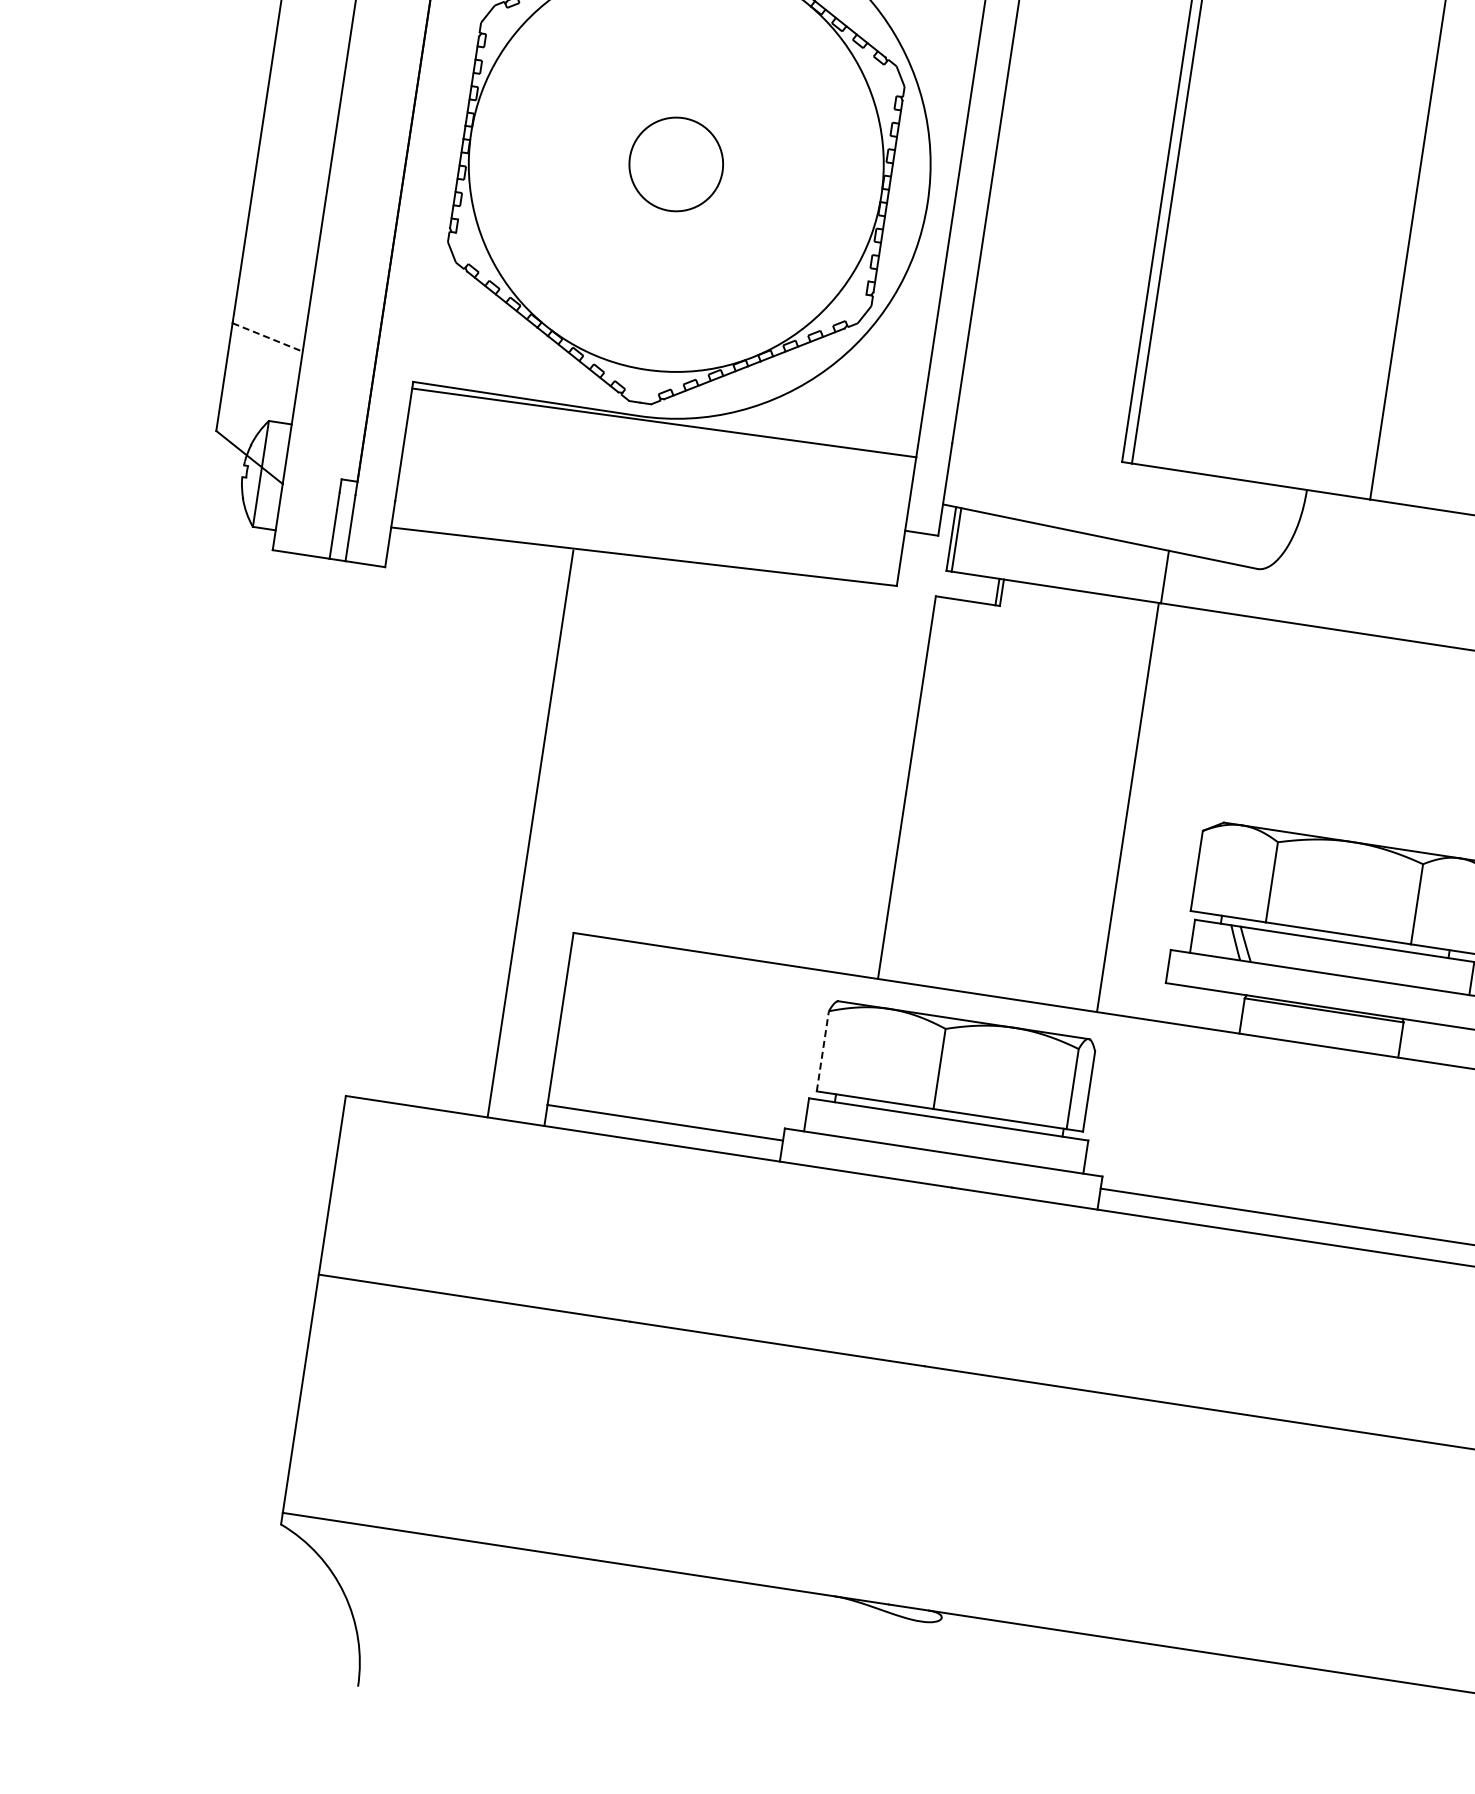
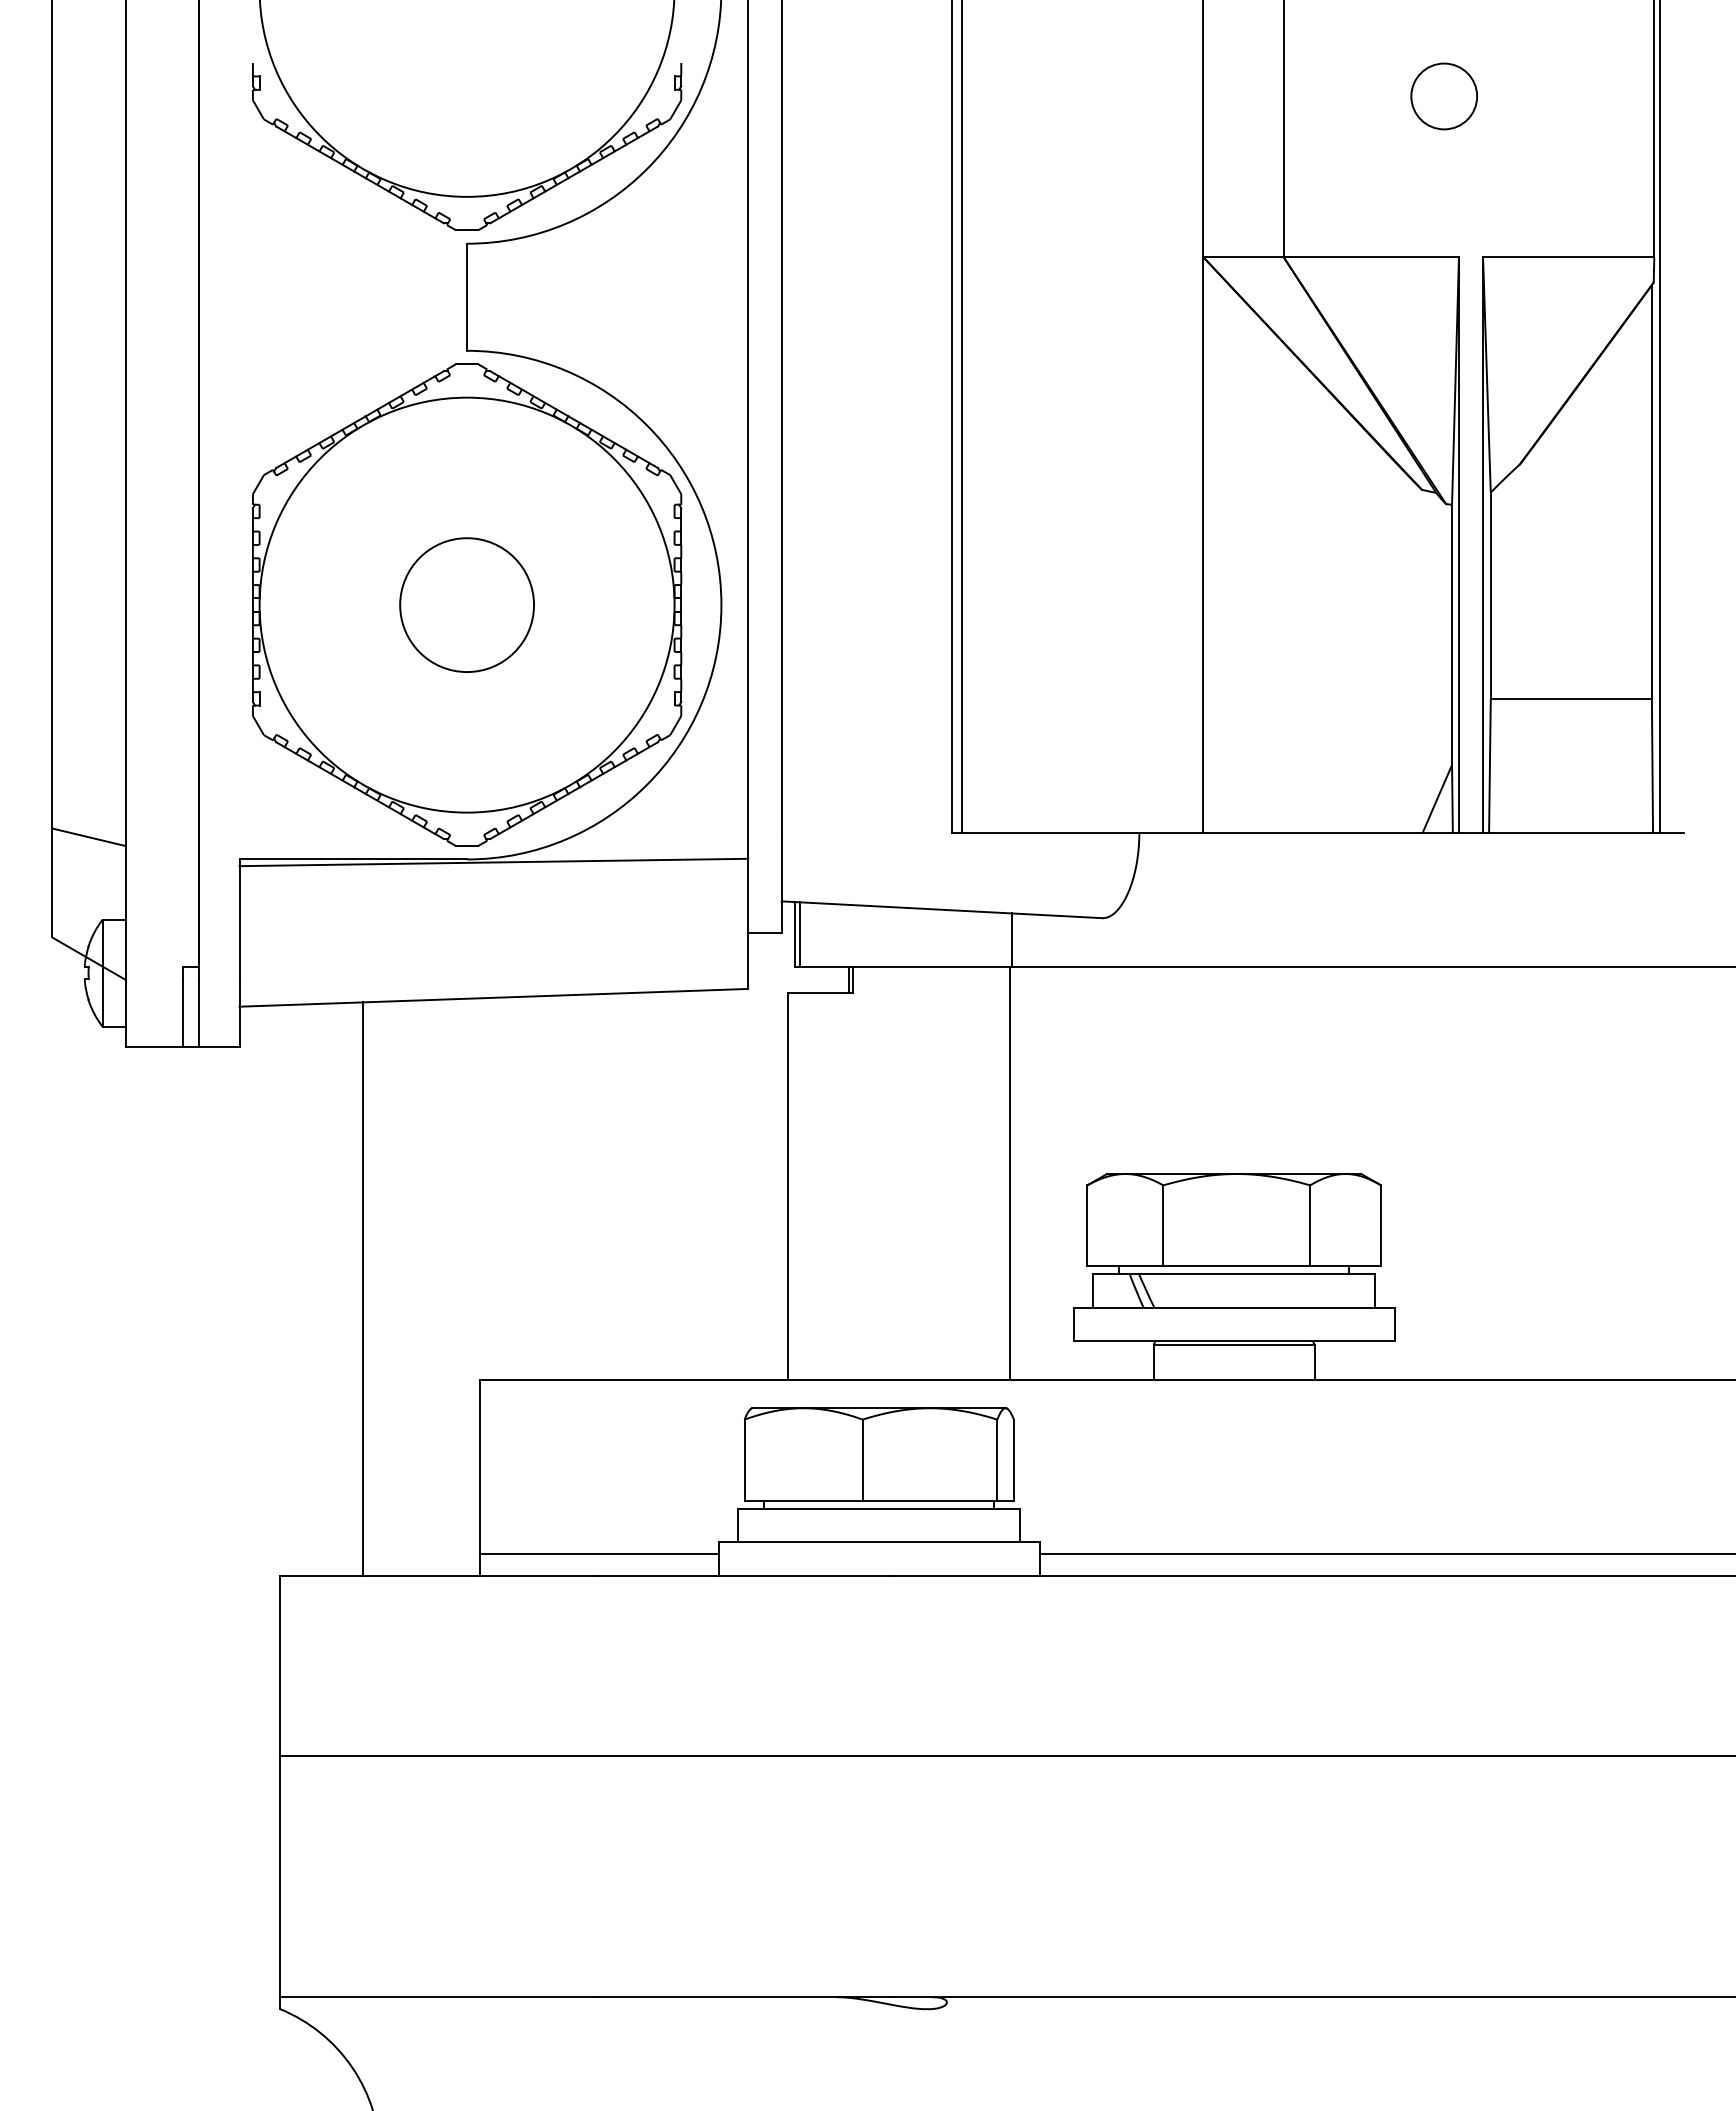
circle: (676, 164) -> (467, 605), size x1.43
line: (267, 337) -> (88, 837), dashed -> solid
line: (530, 833) -> (363, 1288), moved
line: (822, 1051) -> (744, 1460), dashed -> solid

